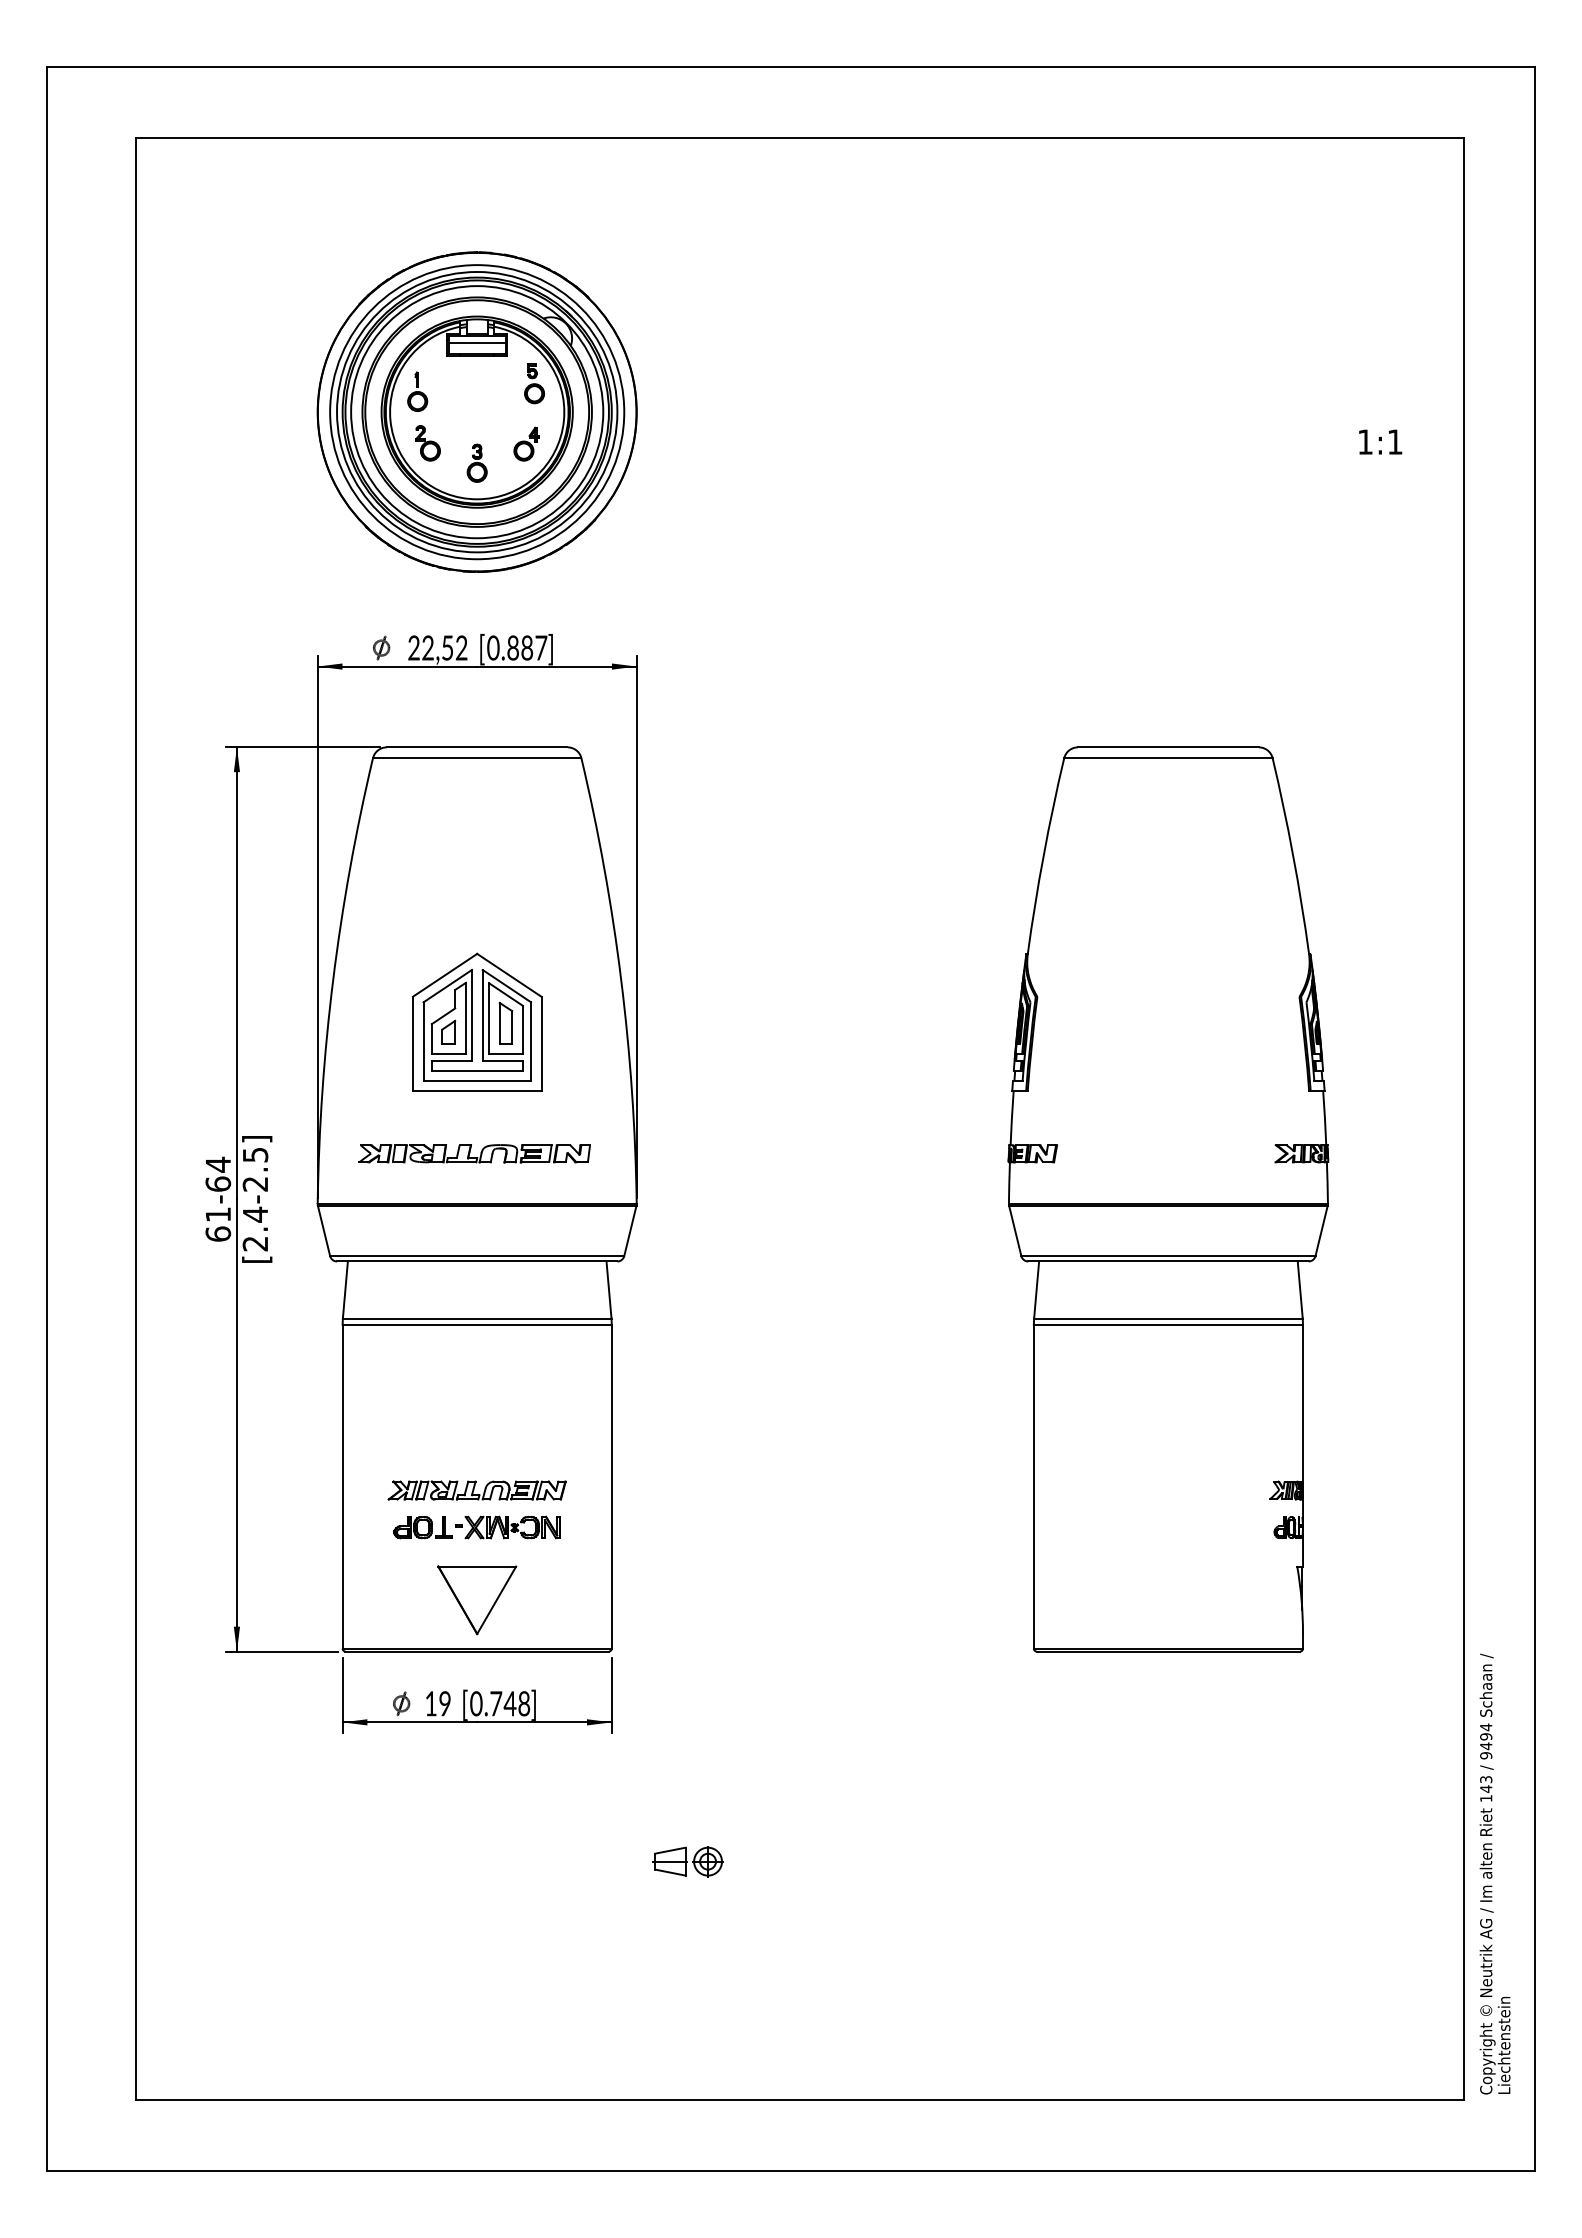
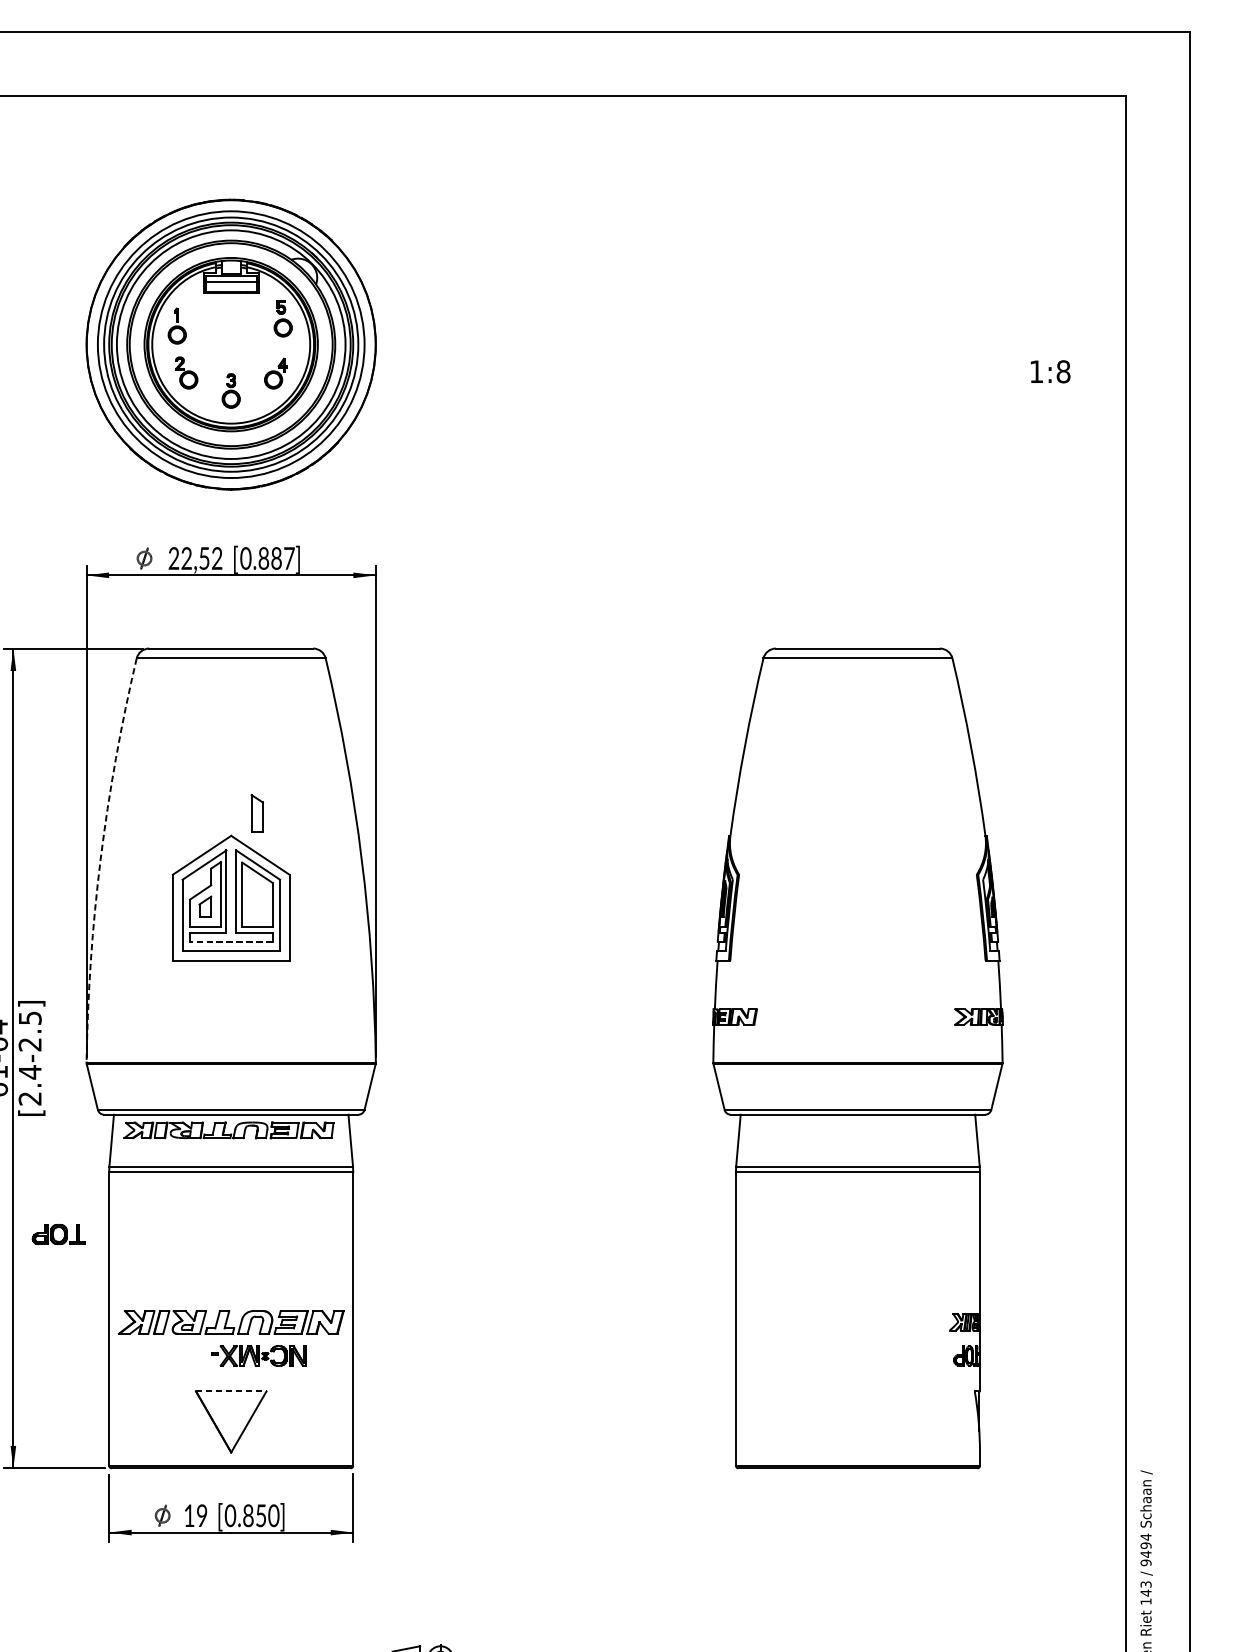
text: (1394, 441) -> (1062, 371), 1:1 -> 1:8
arc: (333, 979) -> (100, 859), solid -> dashed
part: (505, 1022) -> (256, 812), moved
line: (477, 1071) -> (231, 942), solid -> dashed
part: (474, 1153) -> (228, 1130), moved
part: (476, 1490) -> (230, 1322), size x1.4
part: (422, 1527) -> (58, 1234), moved
line: (477, 1566) -> (231, 1391), solid -> dashed
text: (510, 1703) -> (261, 1515), 0.748 -> 0.850

